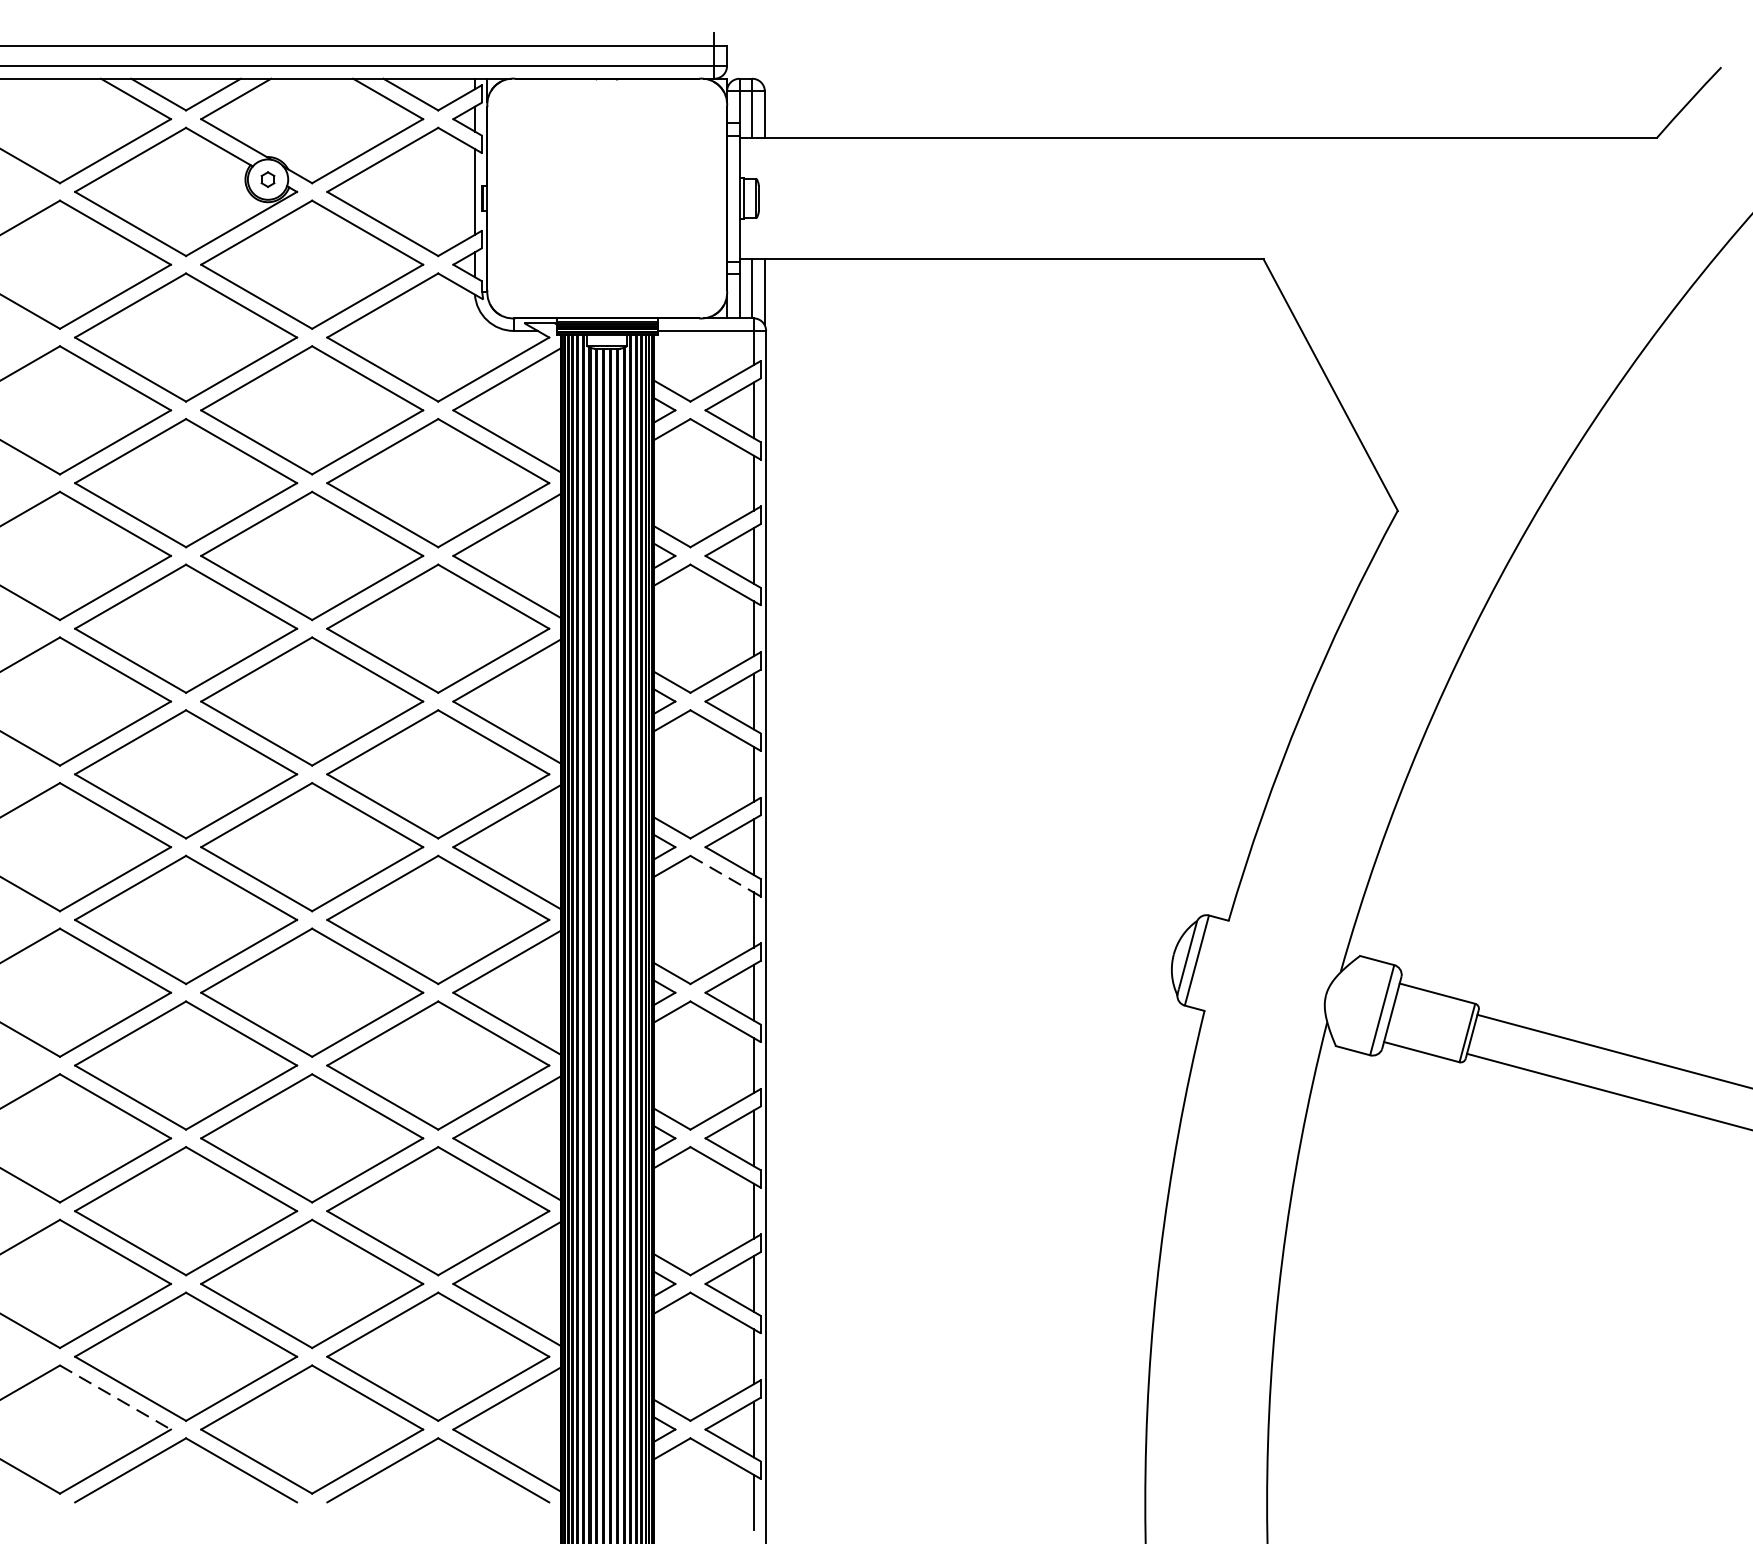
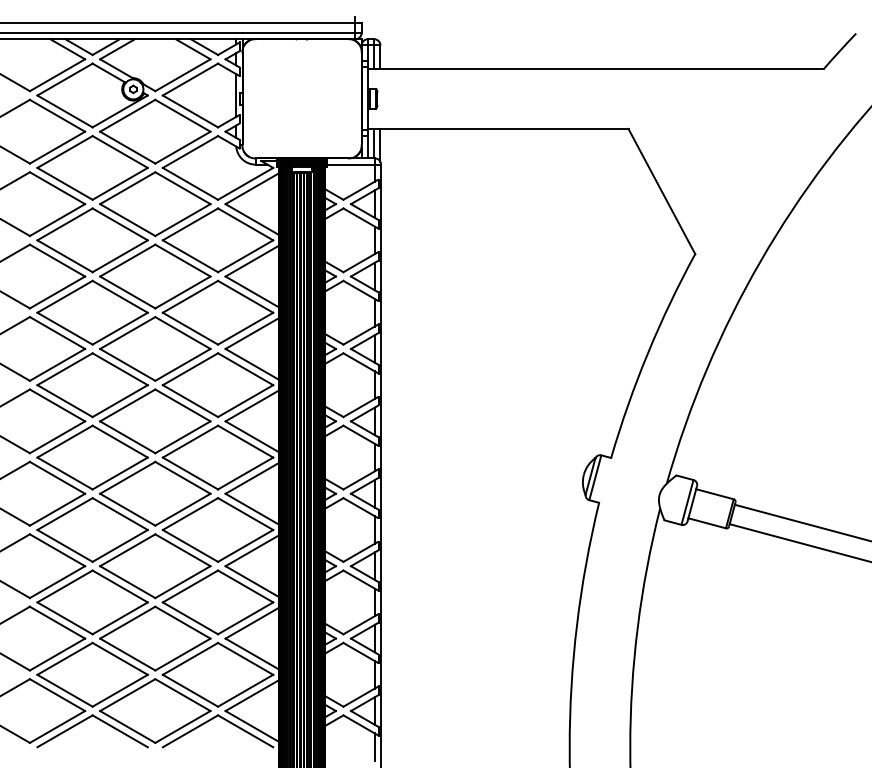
line: (722, 875) -> (359, 435), dashed -> solid
line: (115, 1398) -> (57, 695), dashed -> solid

